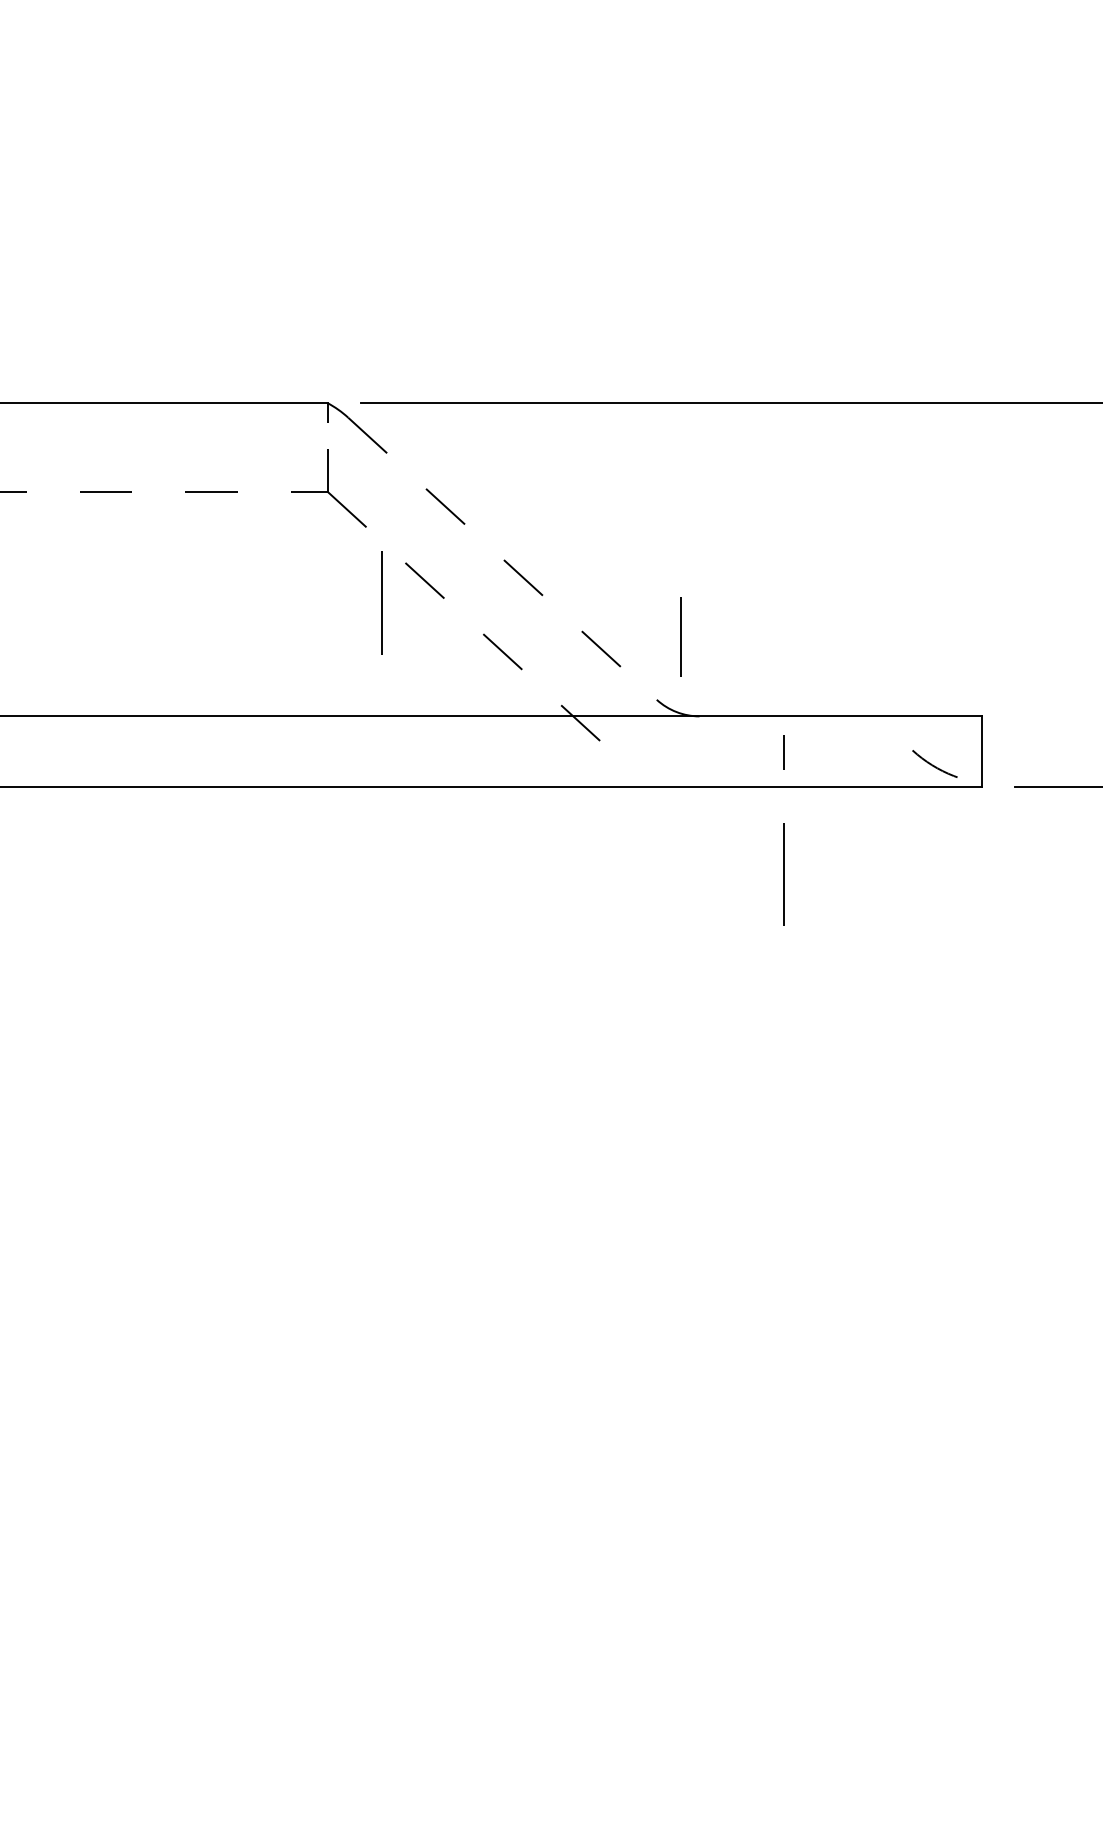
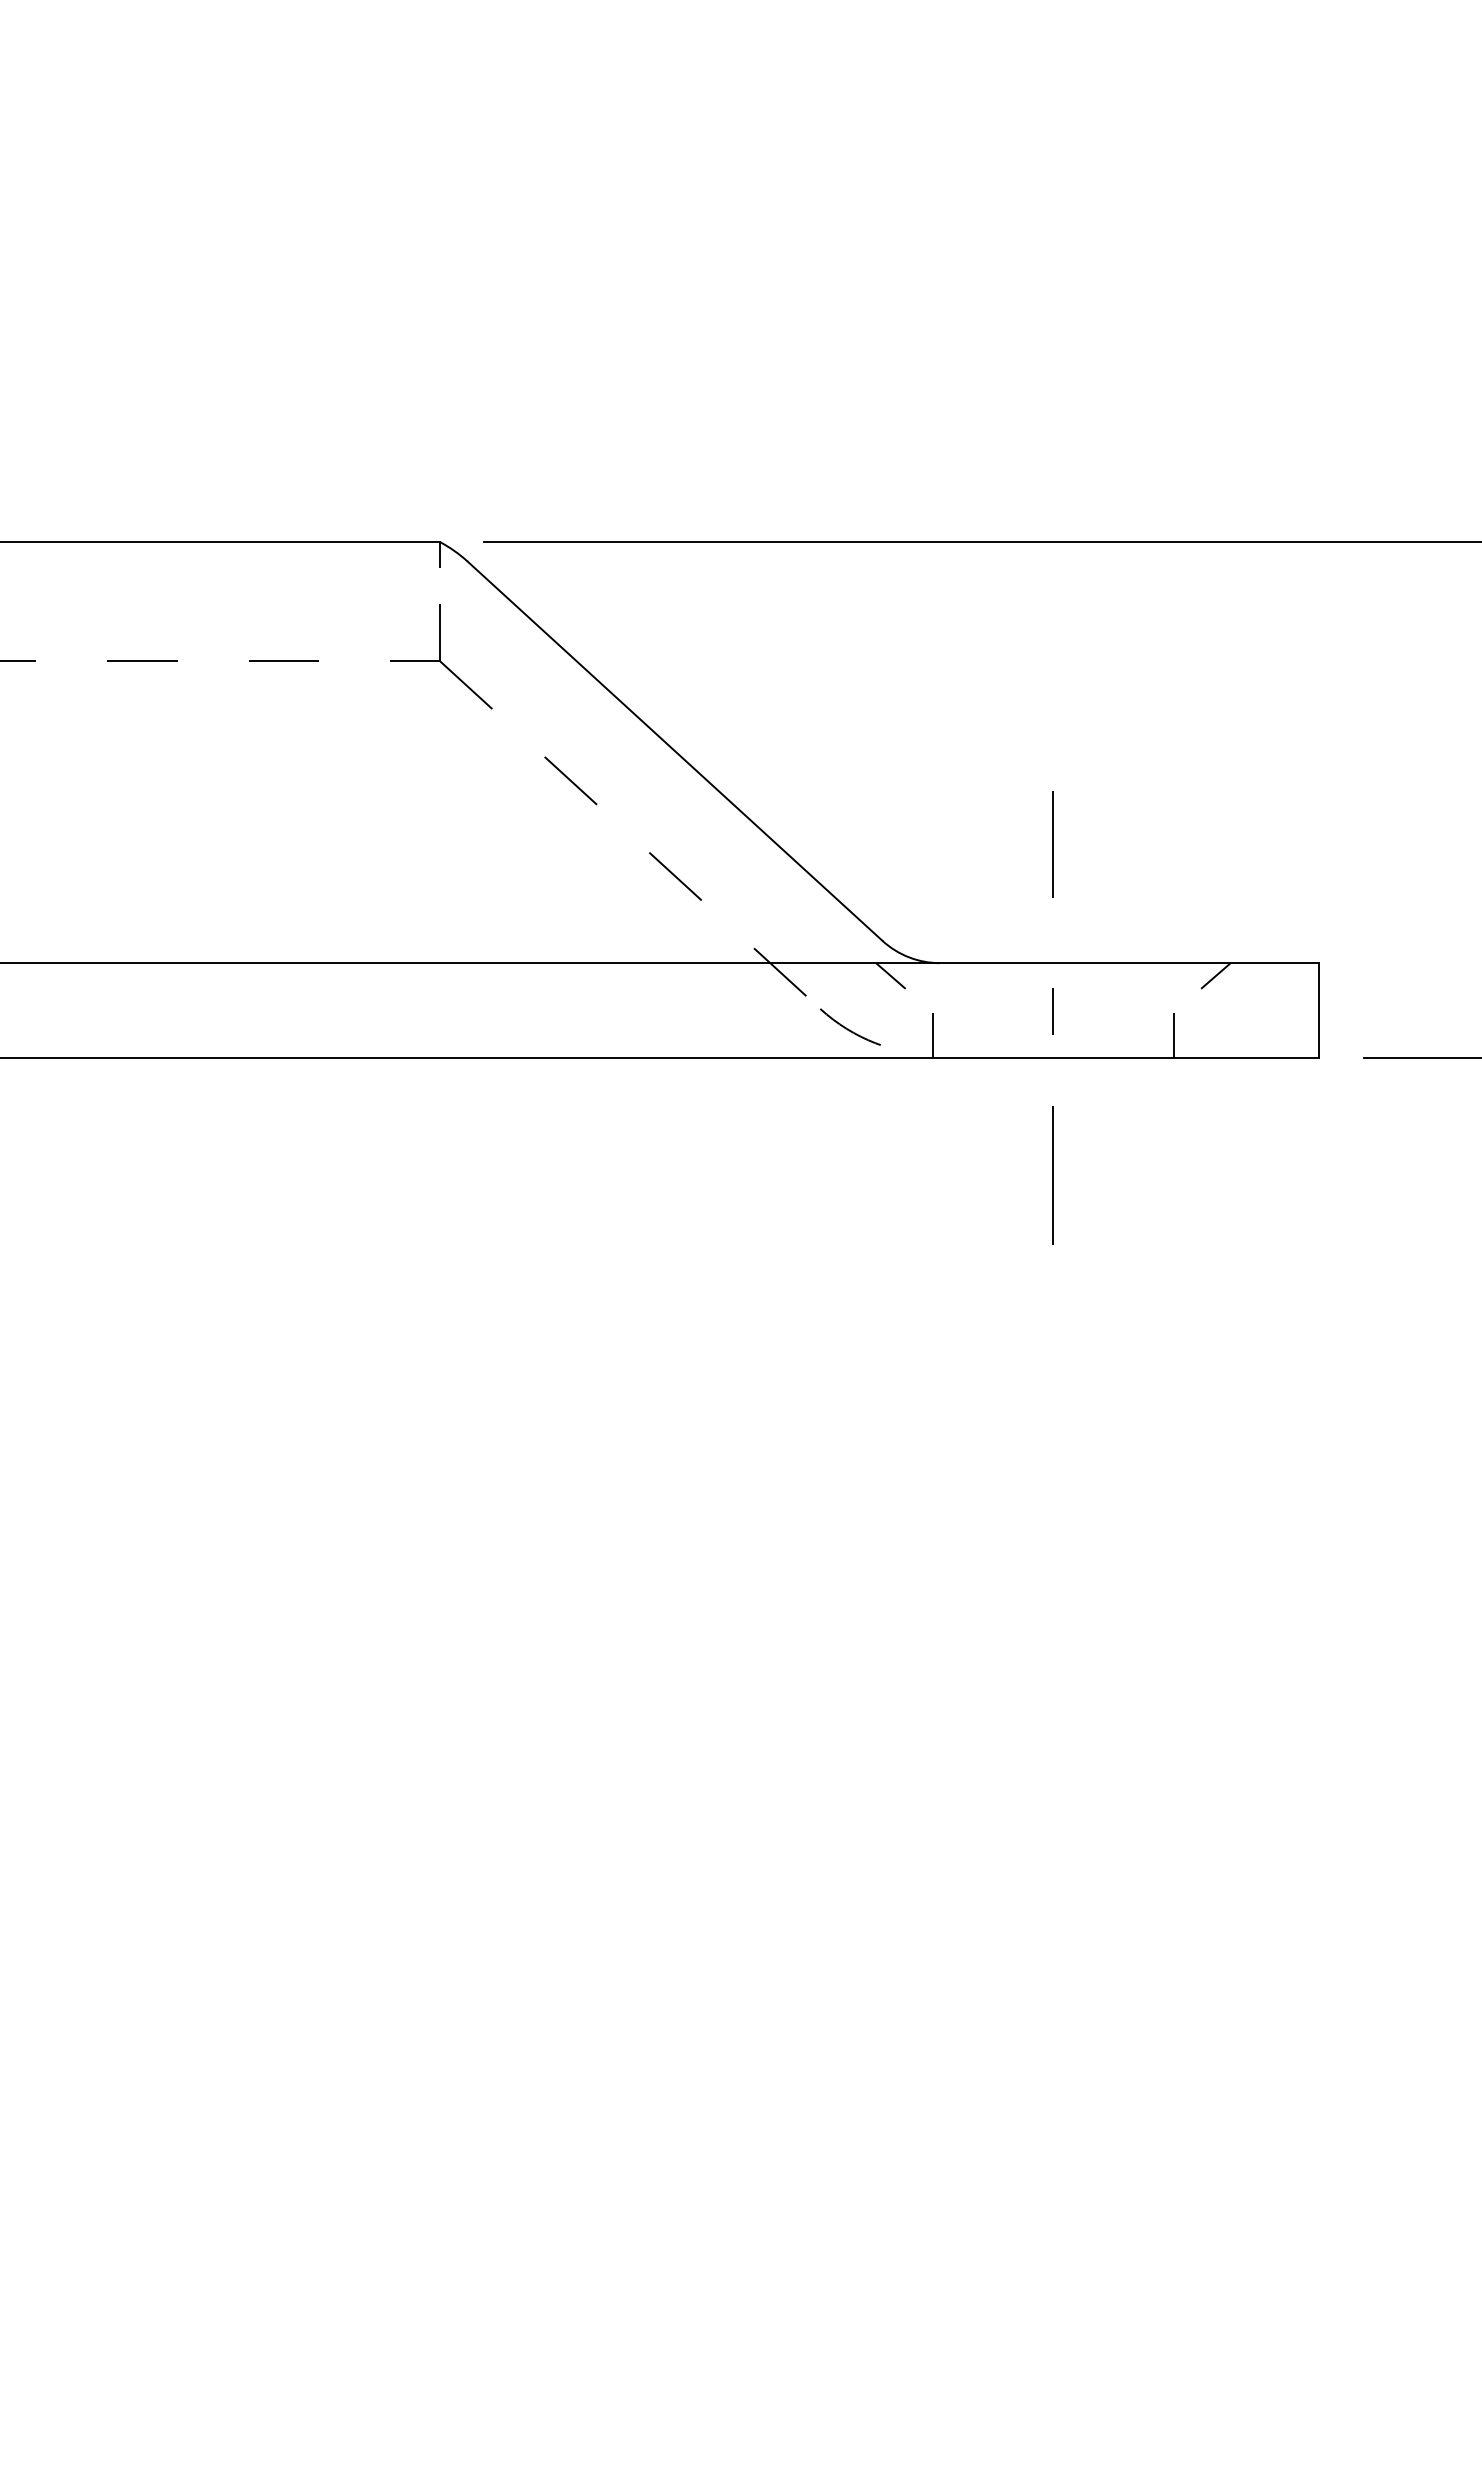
line: (502, 558) -> (675, 751), dashed -> solid
line: (381, 602) -> (512, 810), removed
line: (680, 637) -> (1052, 844), moved
line: (662, 725) -> (890, 975), added
line: (904, 725) -> (1215, 975), added
arc: (933, 764) -> (848, 1028), moved
line: (693, 770) -> (932, 1035), added
line: (873, 770) -> (1173, 1035), added

